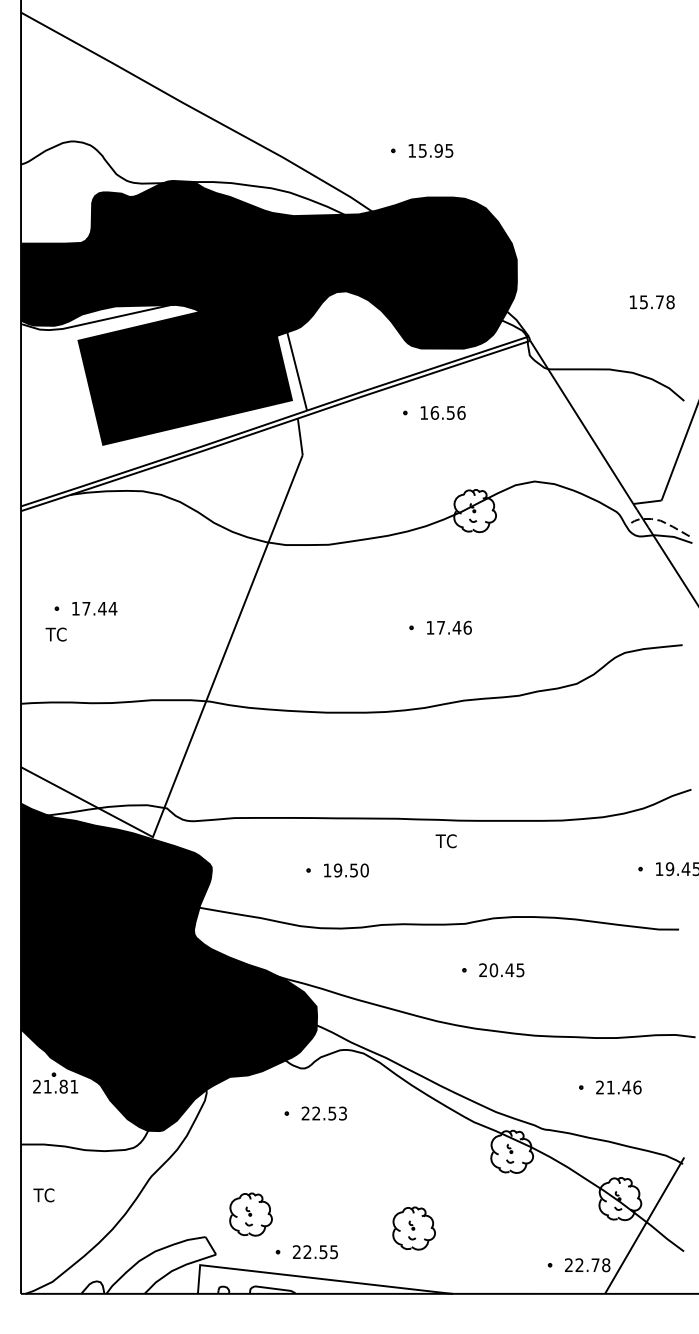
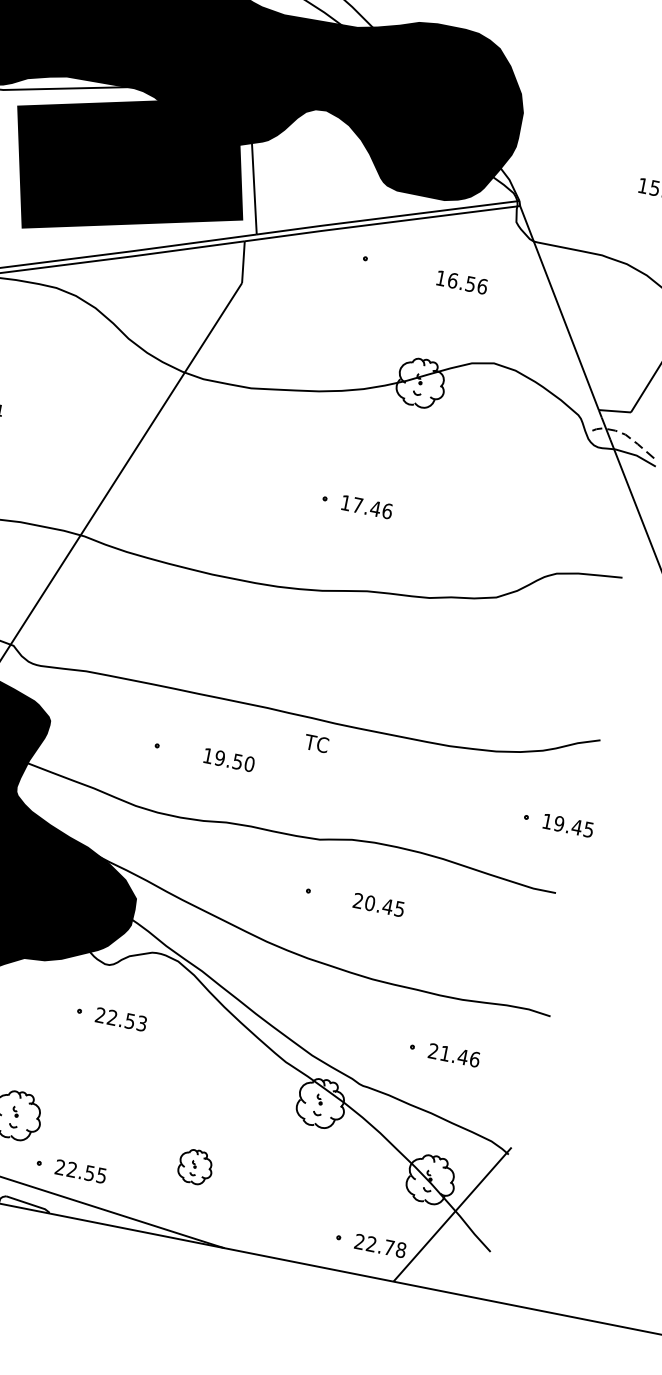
text: (442, 412) -> (461, 281), moved
text: (346, 870) -> (229, 760), moved
text: (501, 970) -> (378, 905), moved
part: (413, 1228) -> (195, 1166), size x0.7

